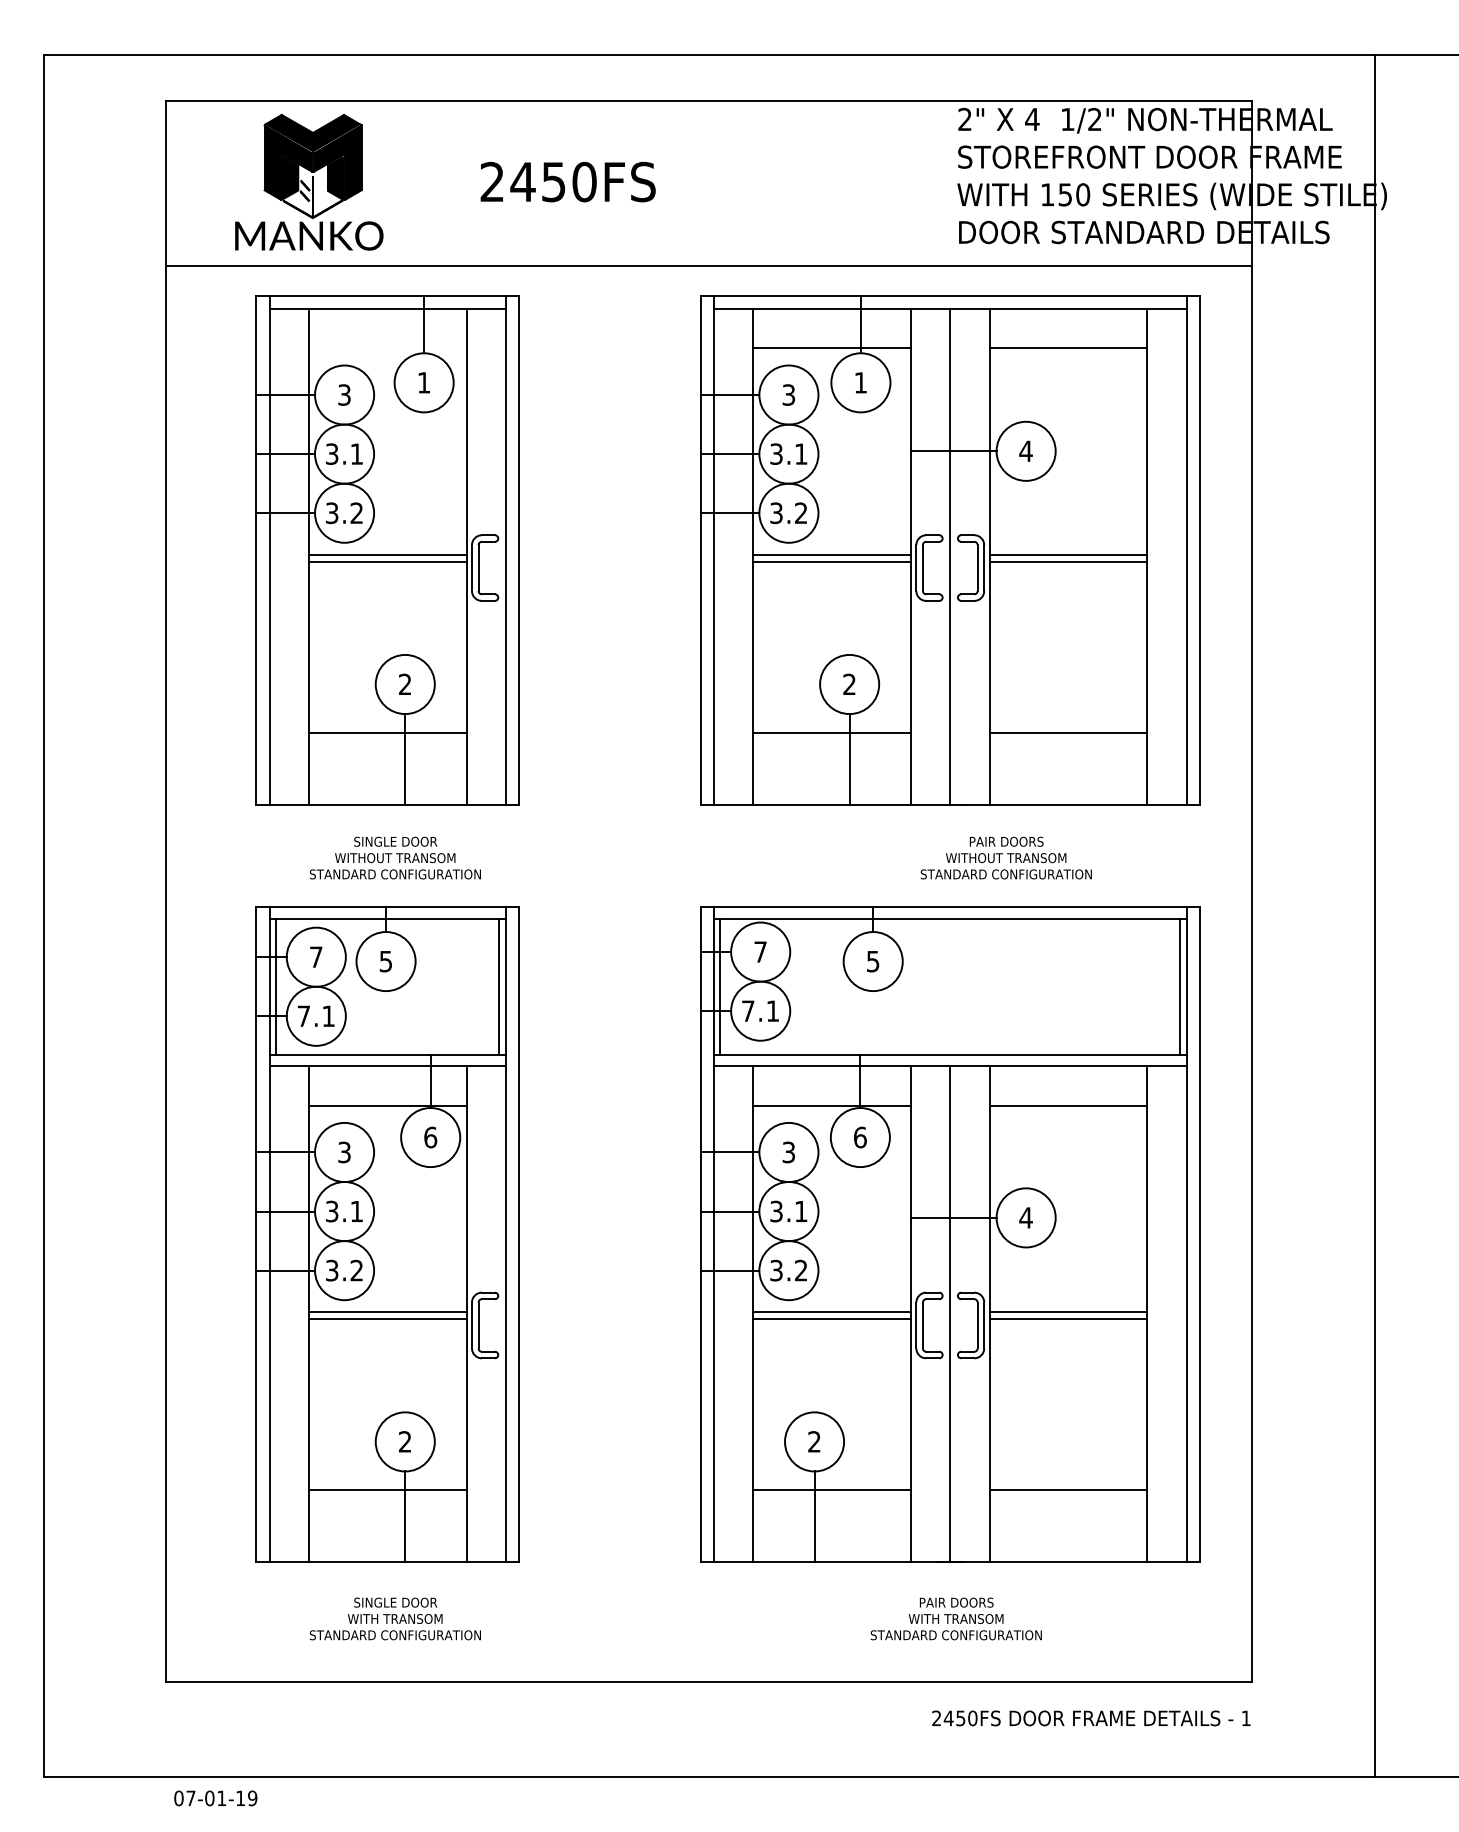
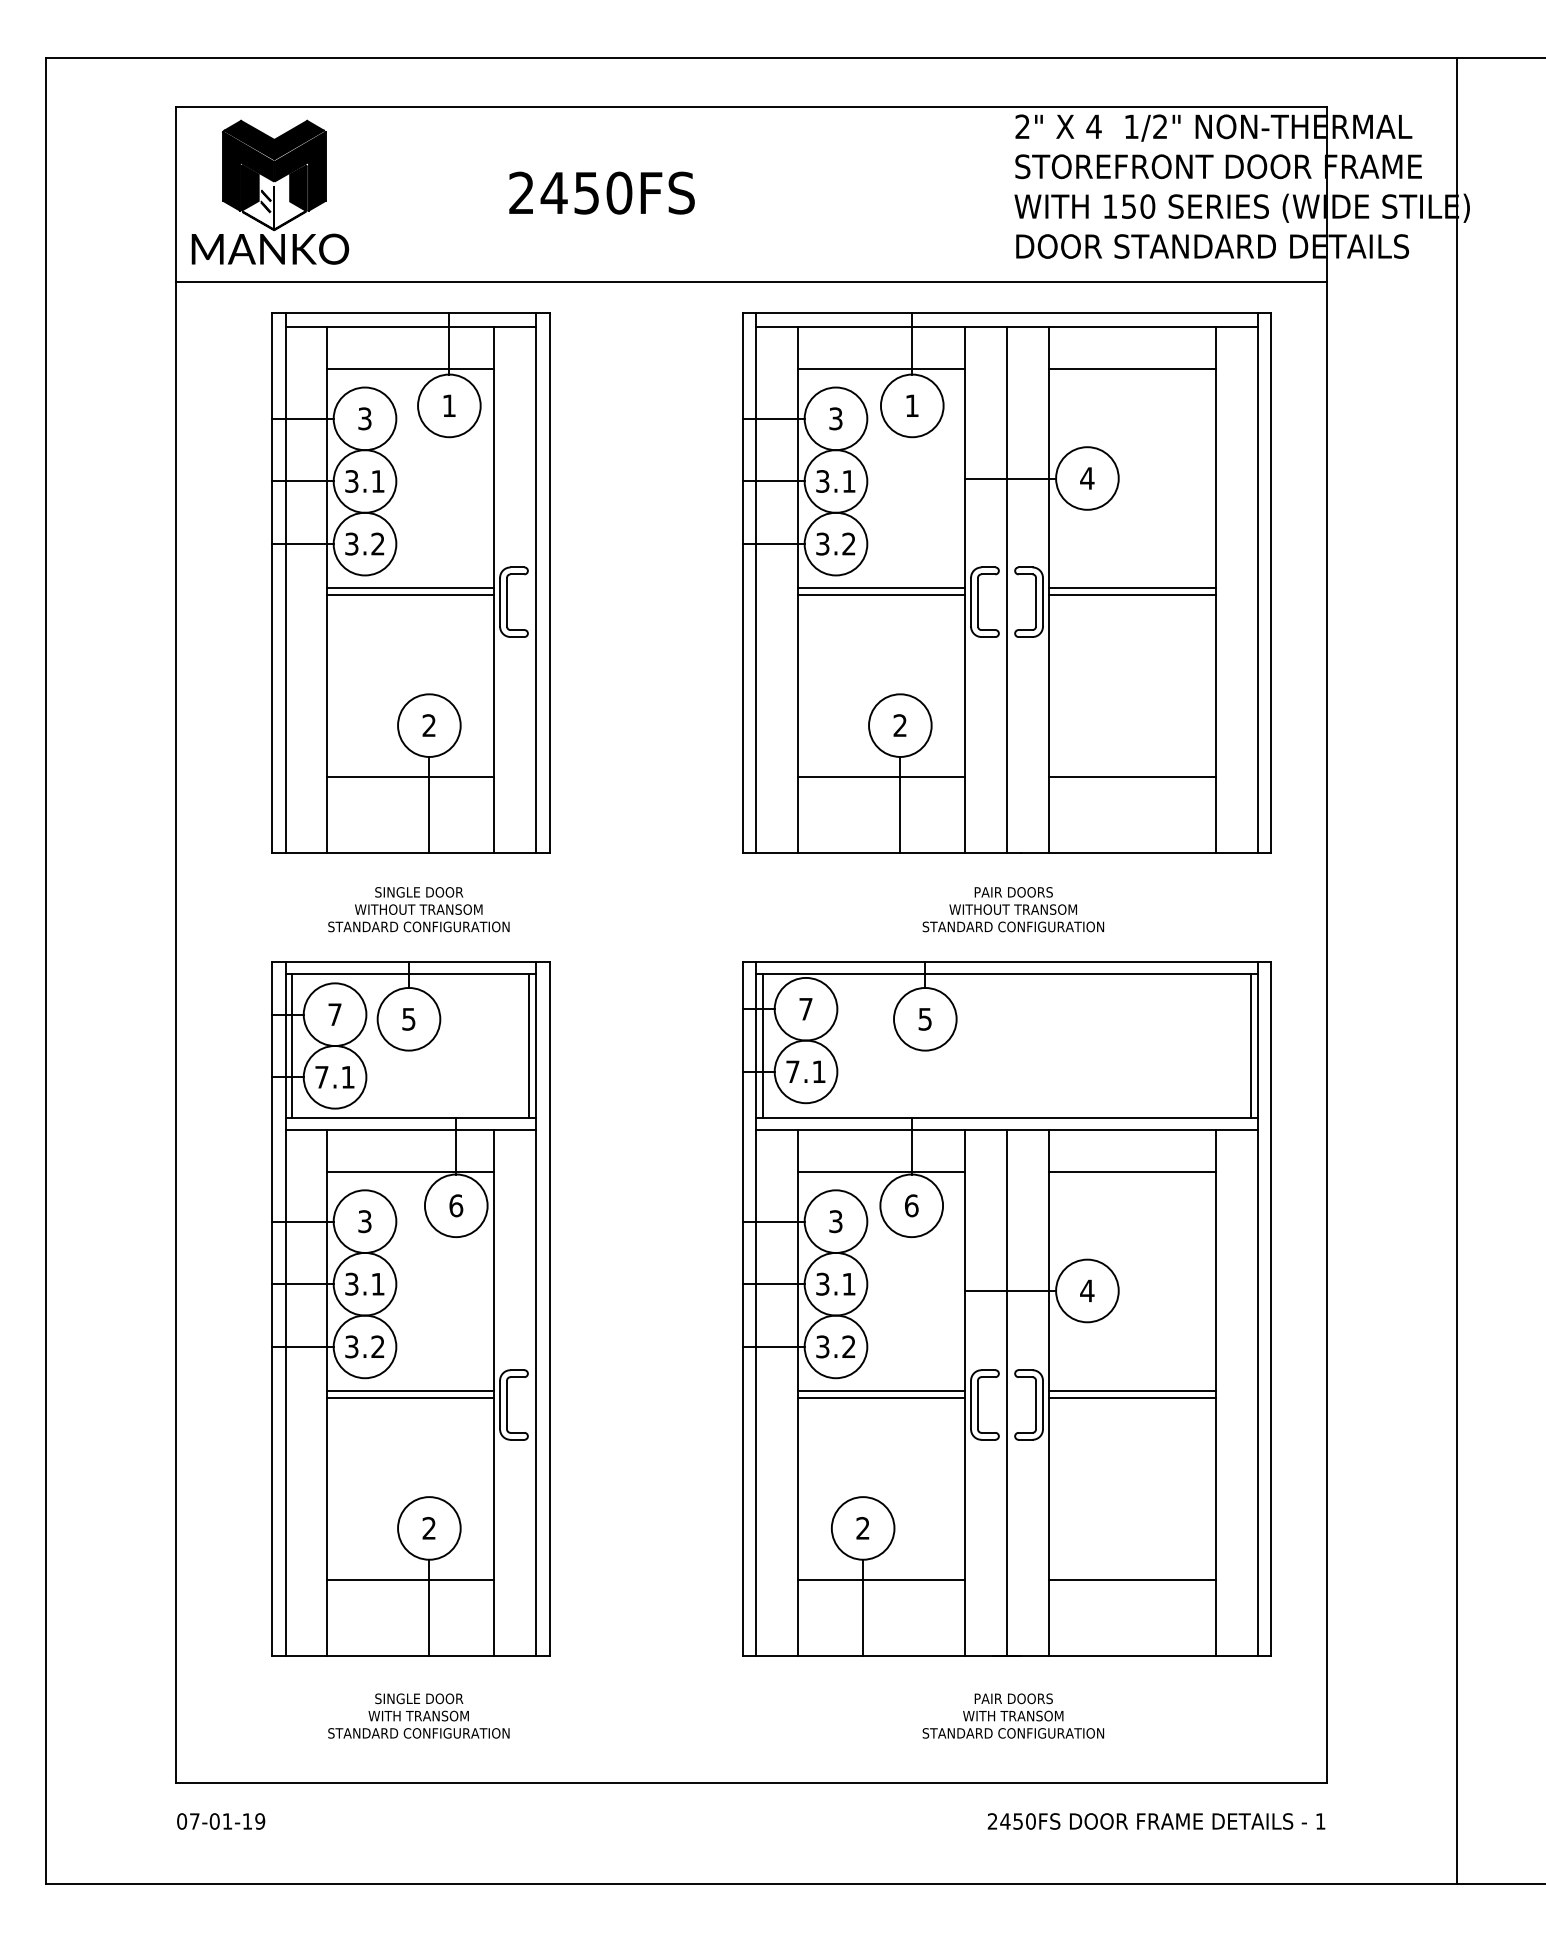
part: (309, 181) -> (270, 191), moved
line: (387, 348) -> (410, 369), added
text: (1005, 857) -> (1012, 908), moved
text: (215, 1798) -> (220, 1821), moved

